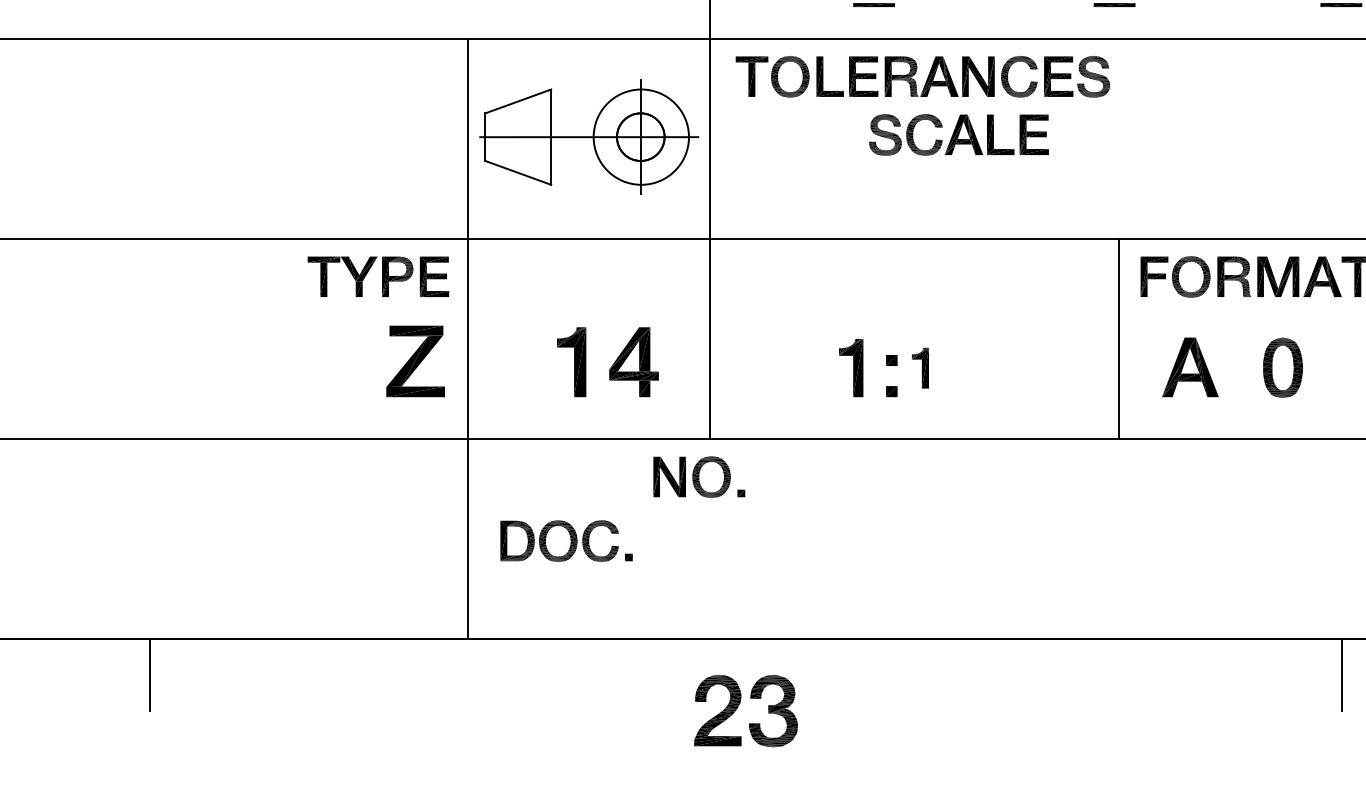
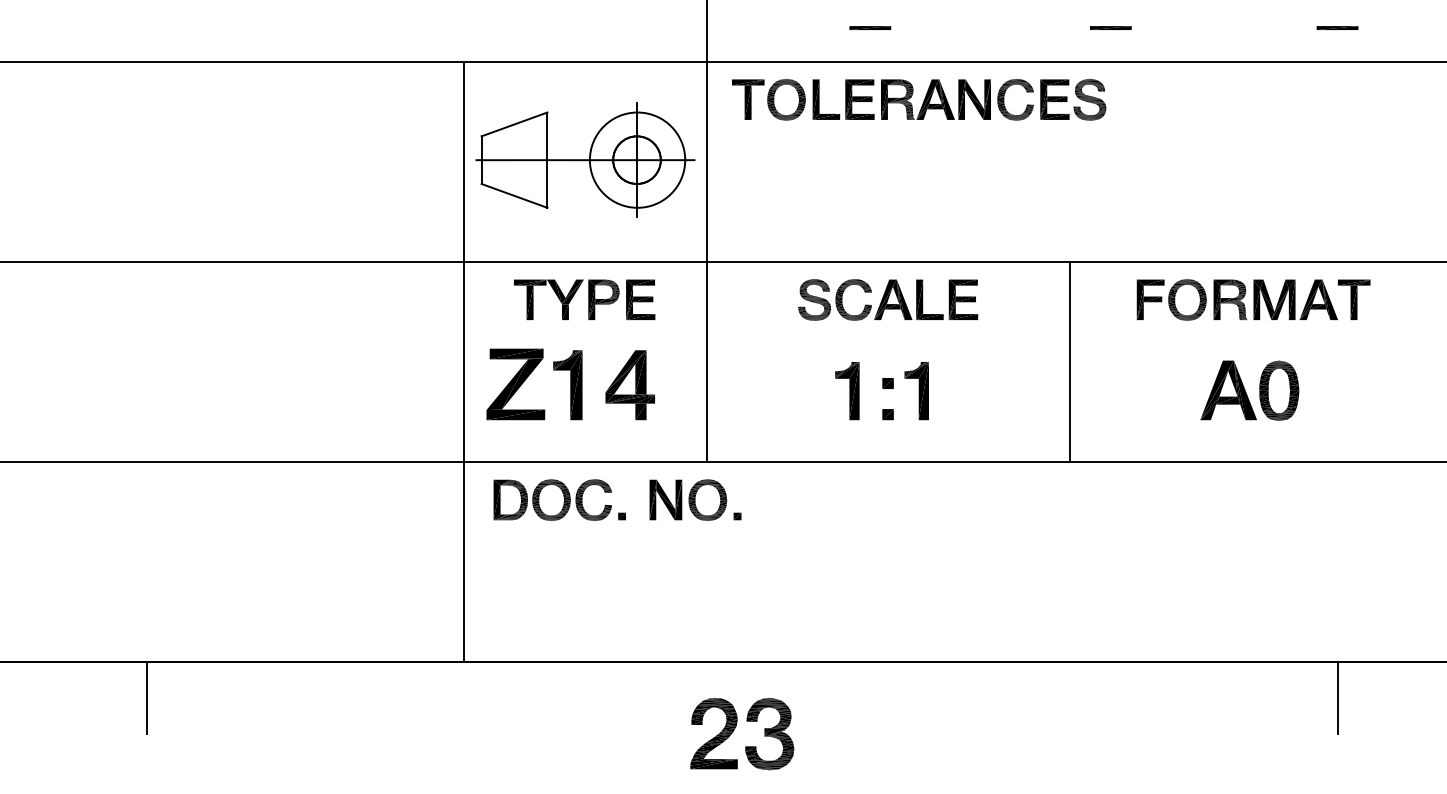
part: (959, 134) -> (888, 299), moved
part: (378, 276) -> (584, 299), moved
line: (1118, 338) -> (1069, 361), moved
part: (415, 361) -> (515, 384), moved
part: (1190, 367) -> (1228, 390), moved
part: (920, 368) -> (916, 391), size x1.43
part: (566, 541) -> (559, 500), moved

